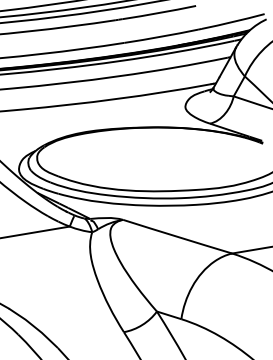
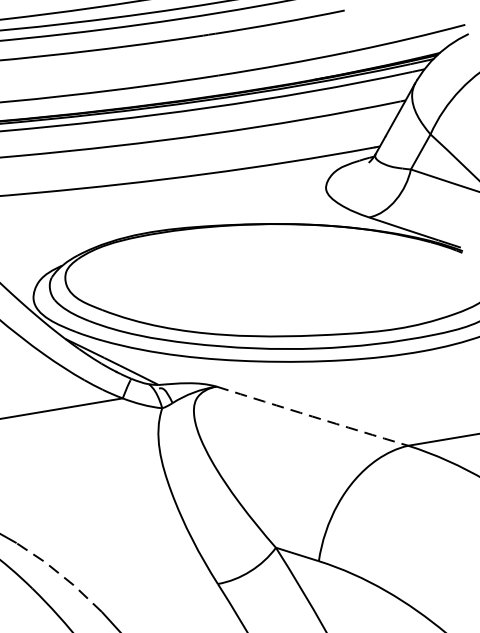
arc: (177, 236) -> (312, 415), solid -> dashed
line: (34, 327) -> (60, 575), solid -> dashed

